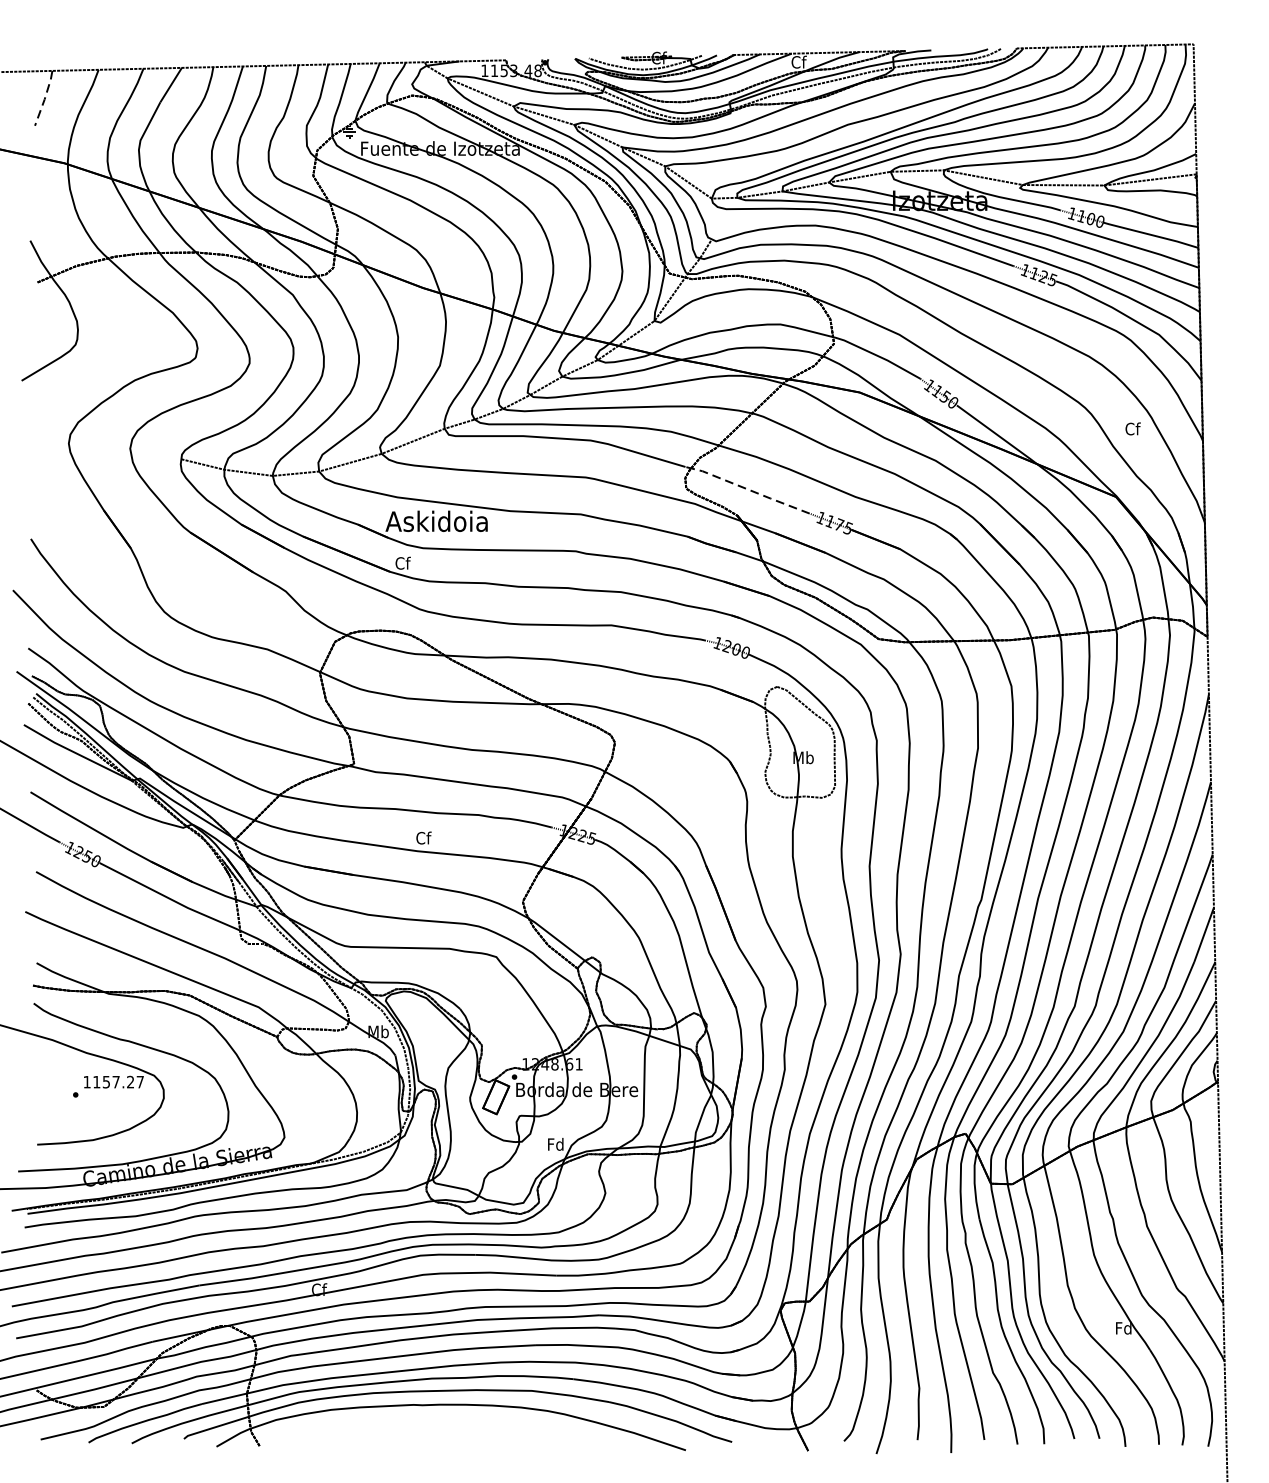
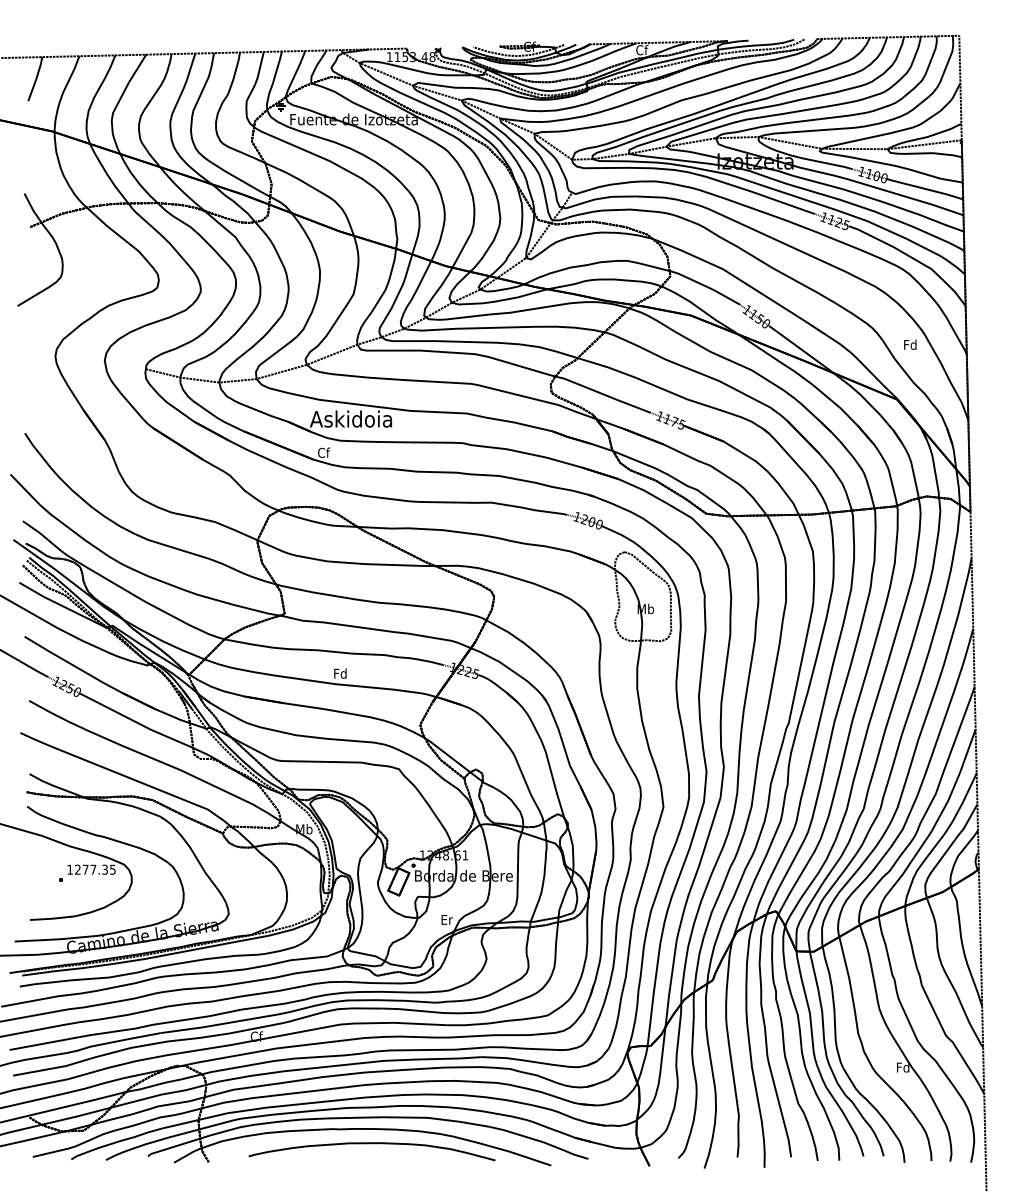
line: (45, 100) -> (36, 80), dashed -> solid
text: (1132, 428) -> (910, 344), Cf -> Fd
line: (747, 489) -> (600, 393), dashed -> solid
text: (423, 837) -> (340, 673), Cf -> Fd
text: (118, 1081) -> (95, 869), 1157.27 -> 1277.35
text: (555, 1144) -> (446, 919), Fd -> Er
curve: (462, 1424) -> (371, 1144), added

